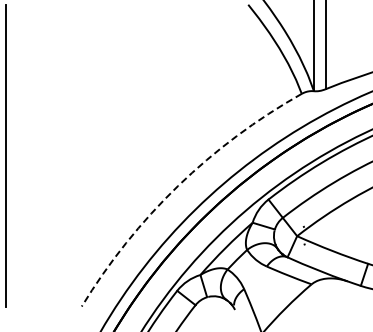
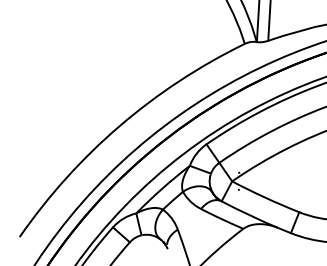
arc: (178, 186) -> (120, 126), dashed -> solid

